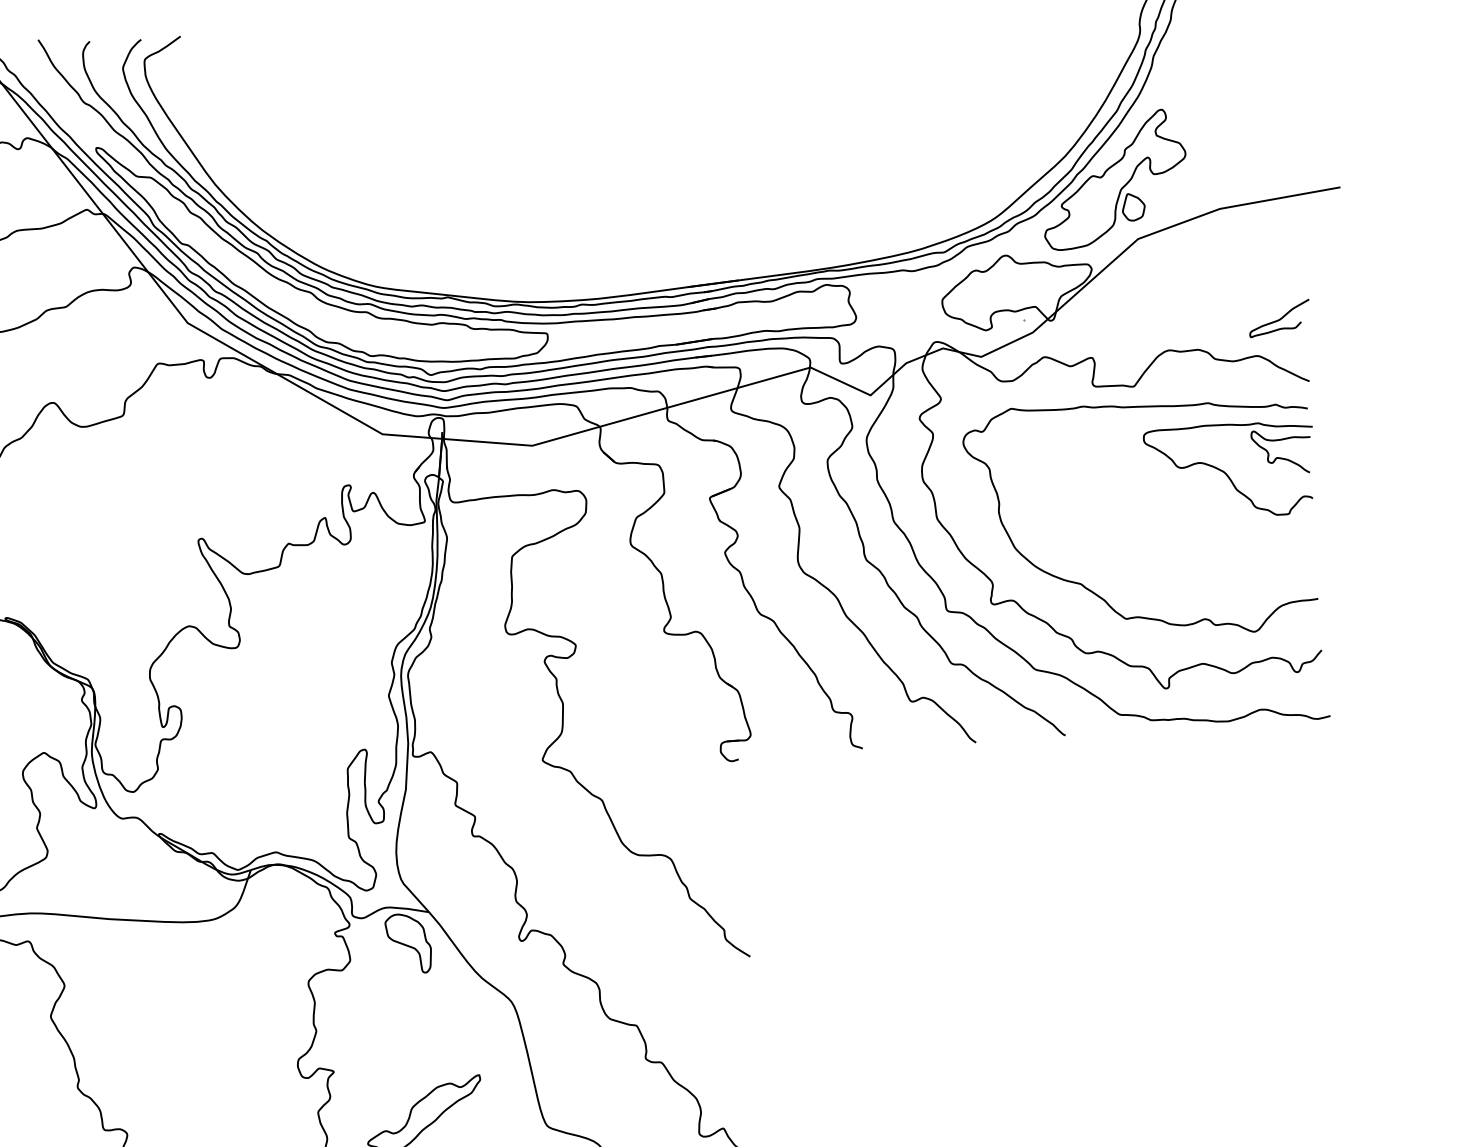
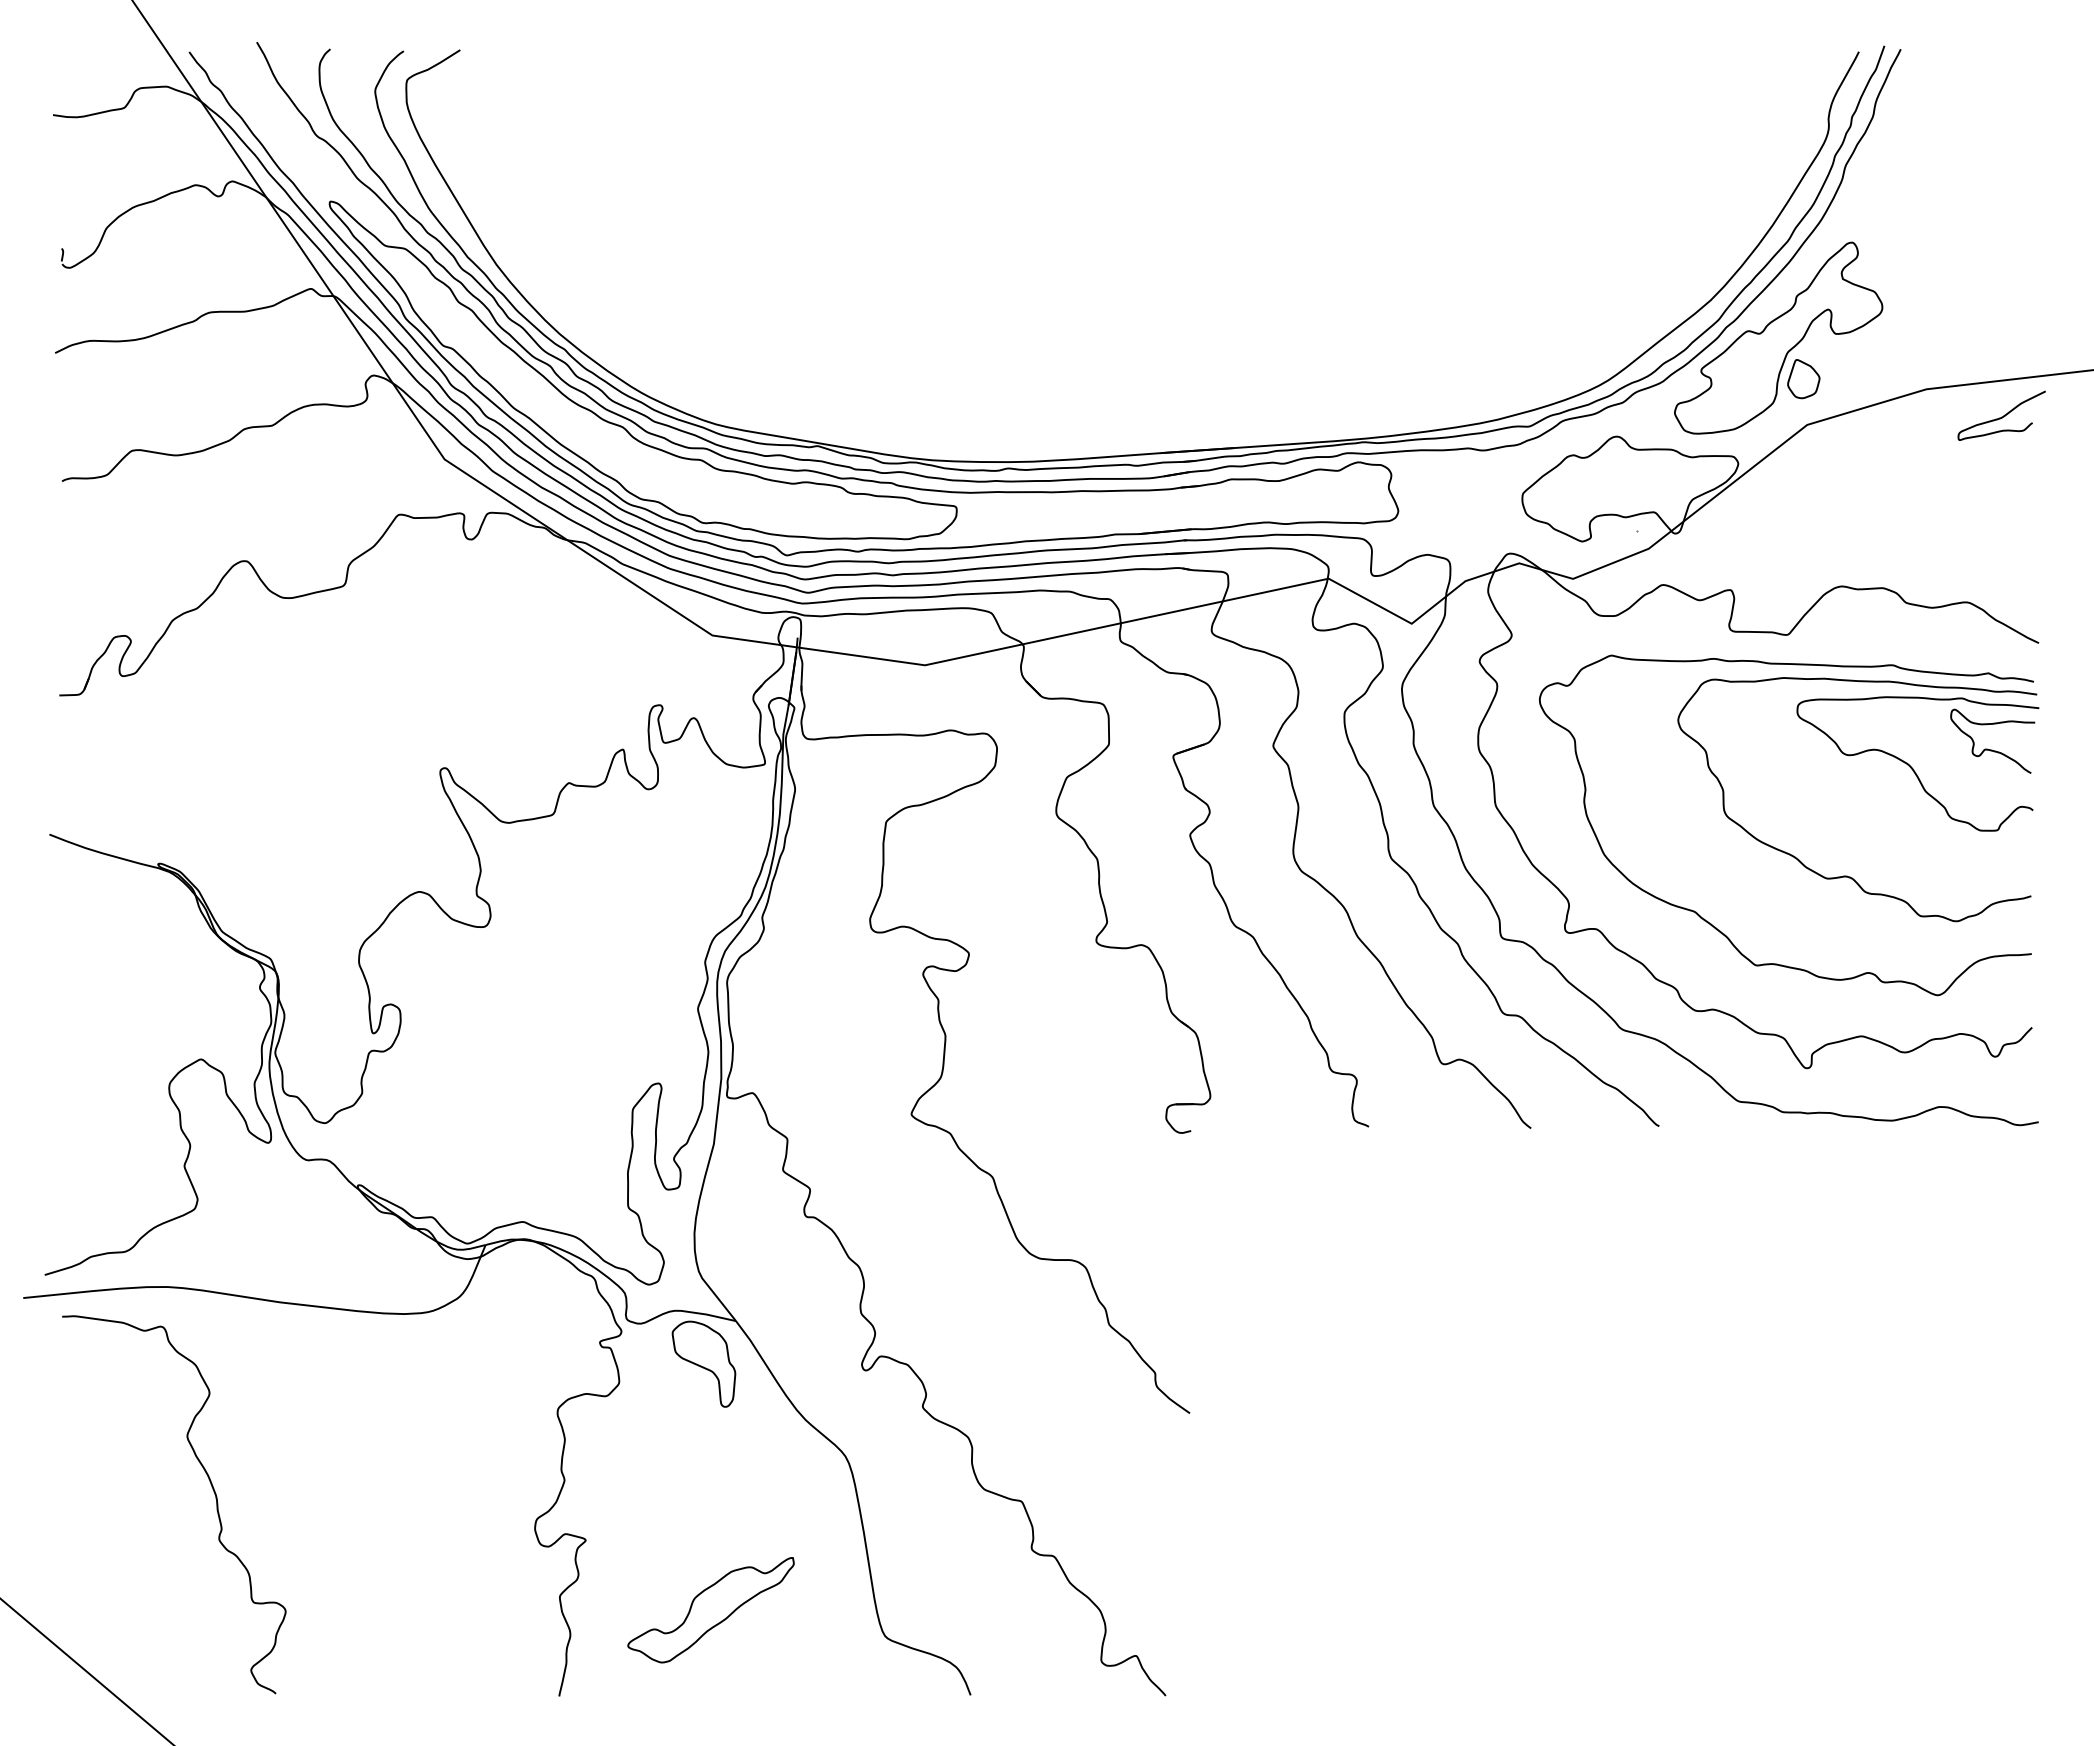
curve: (1279, 318) -> (2001, 416), moved
curve: (1186, 552) -> (1847, 875), added

